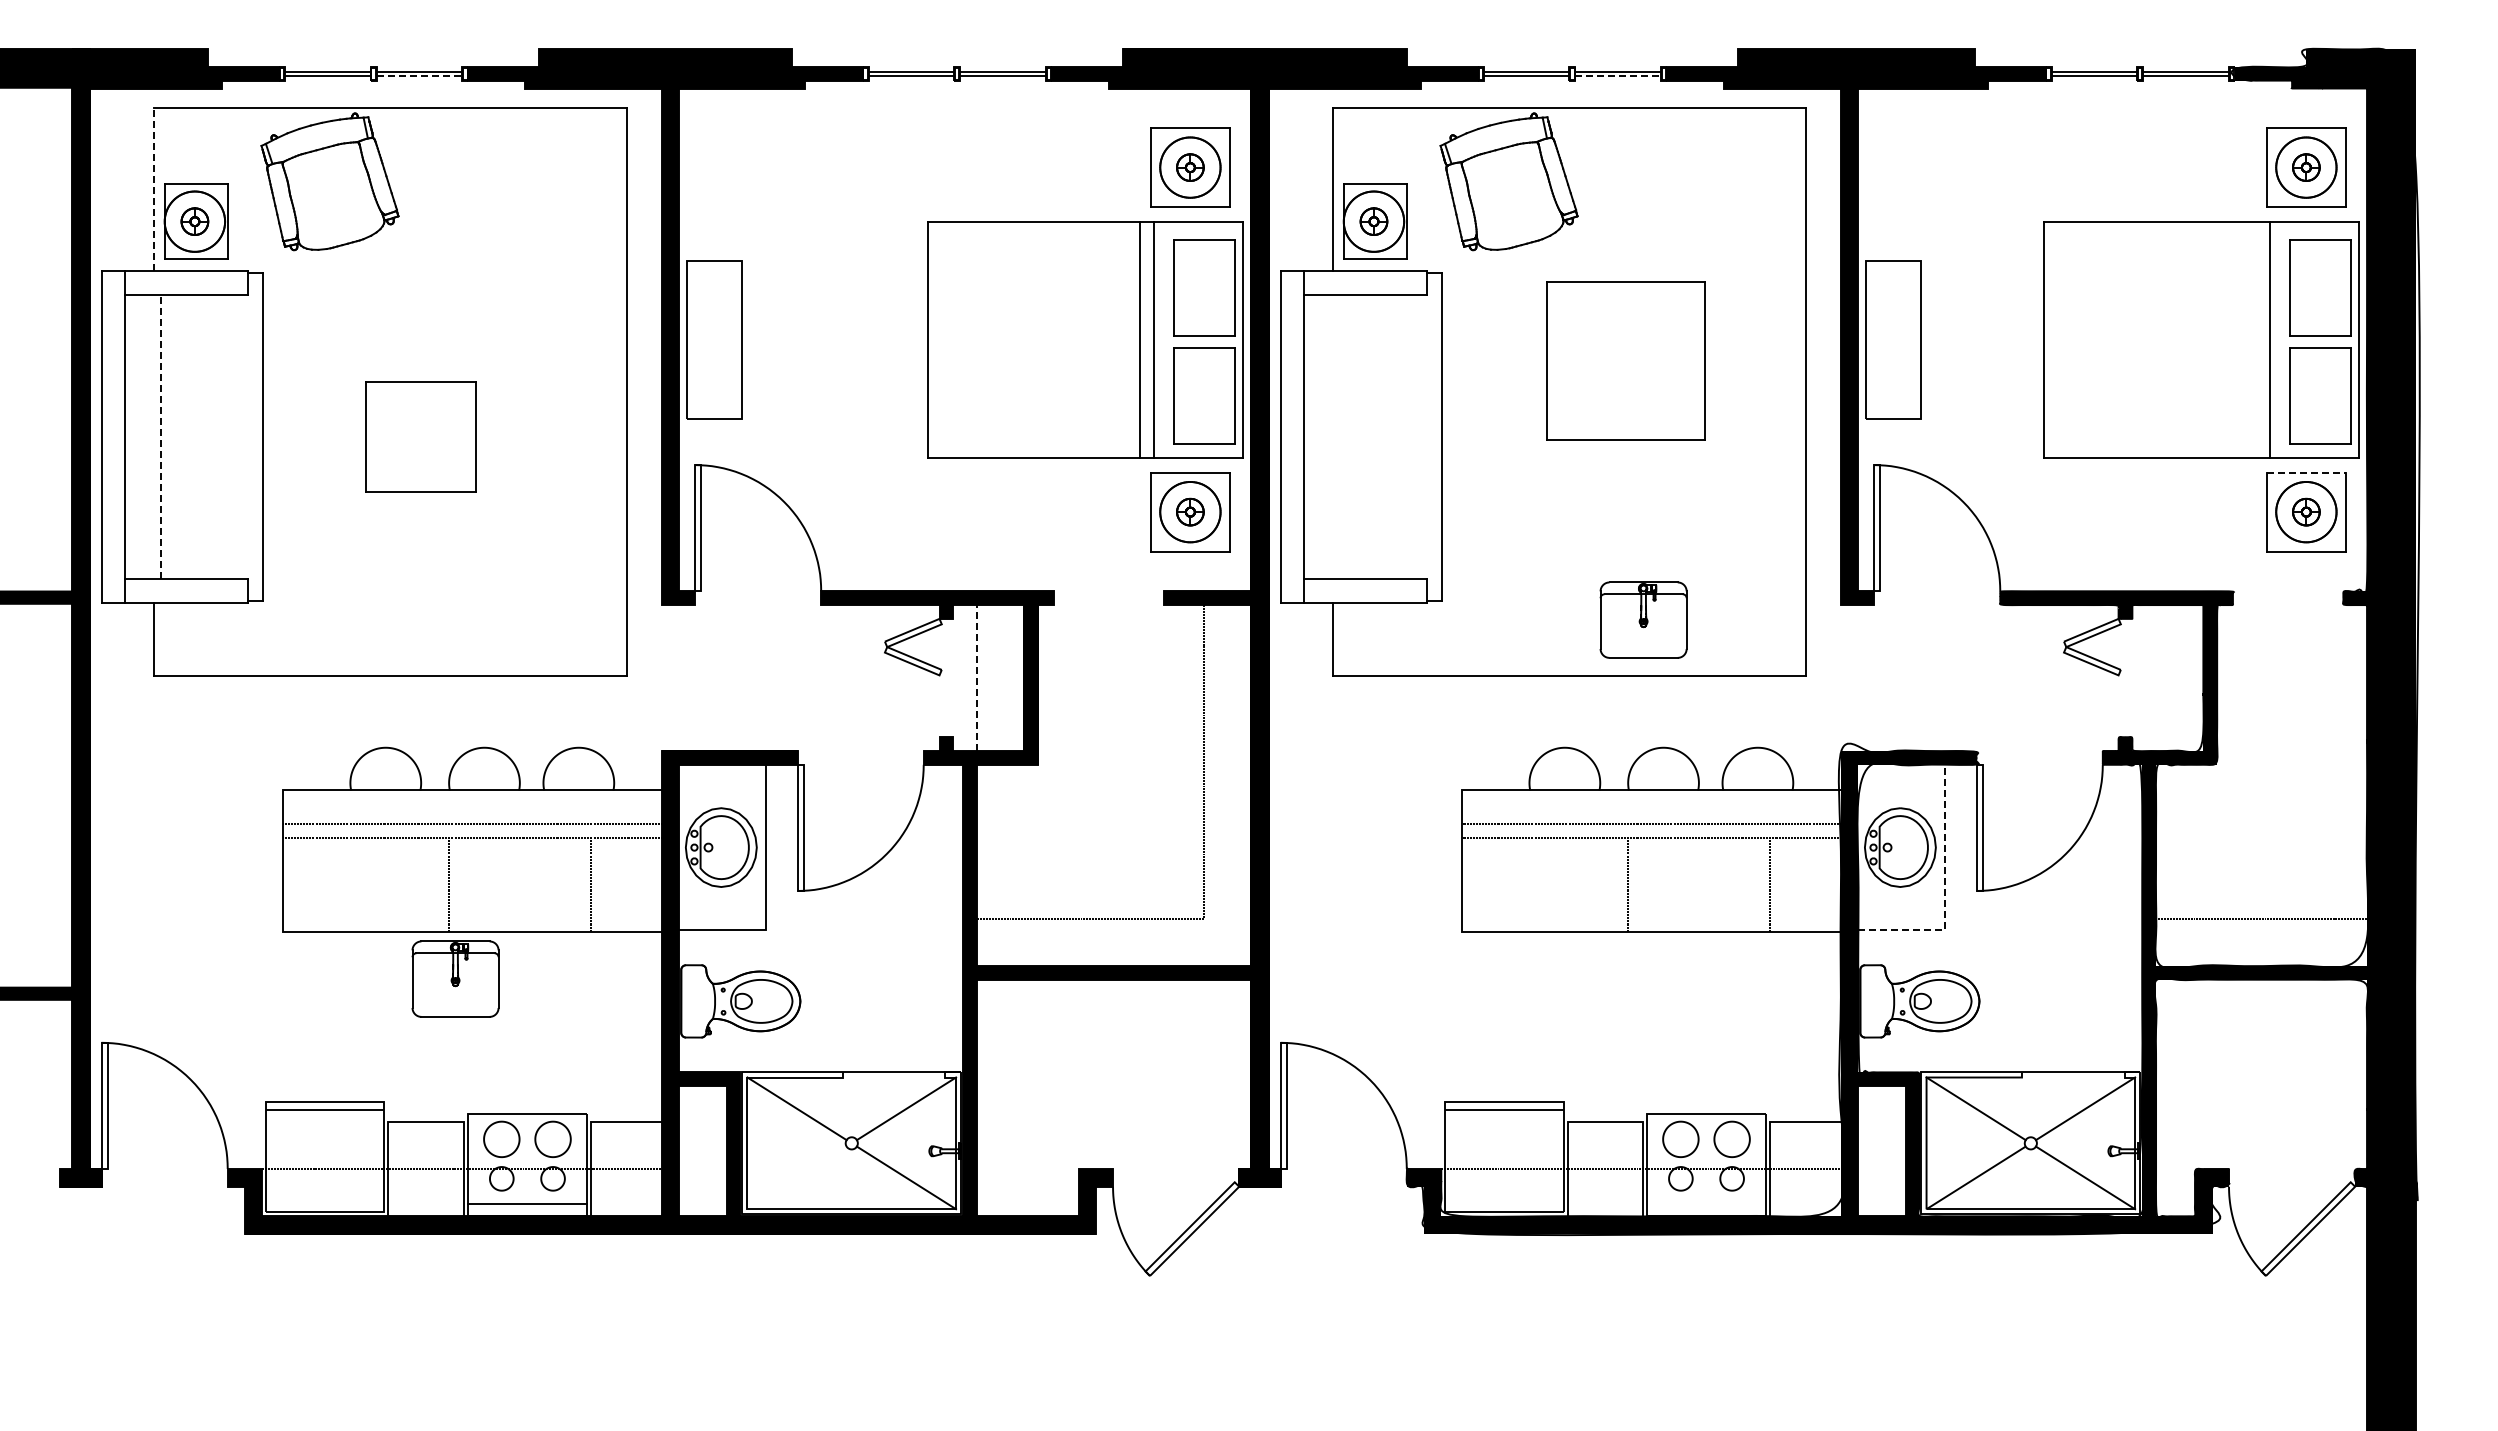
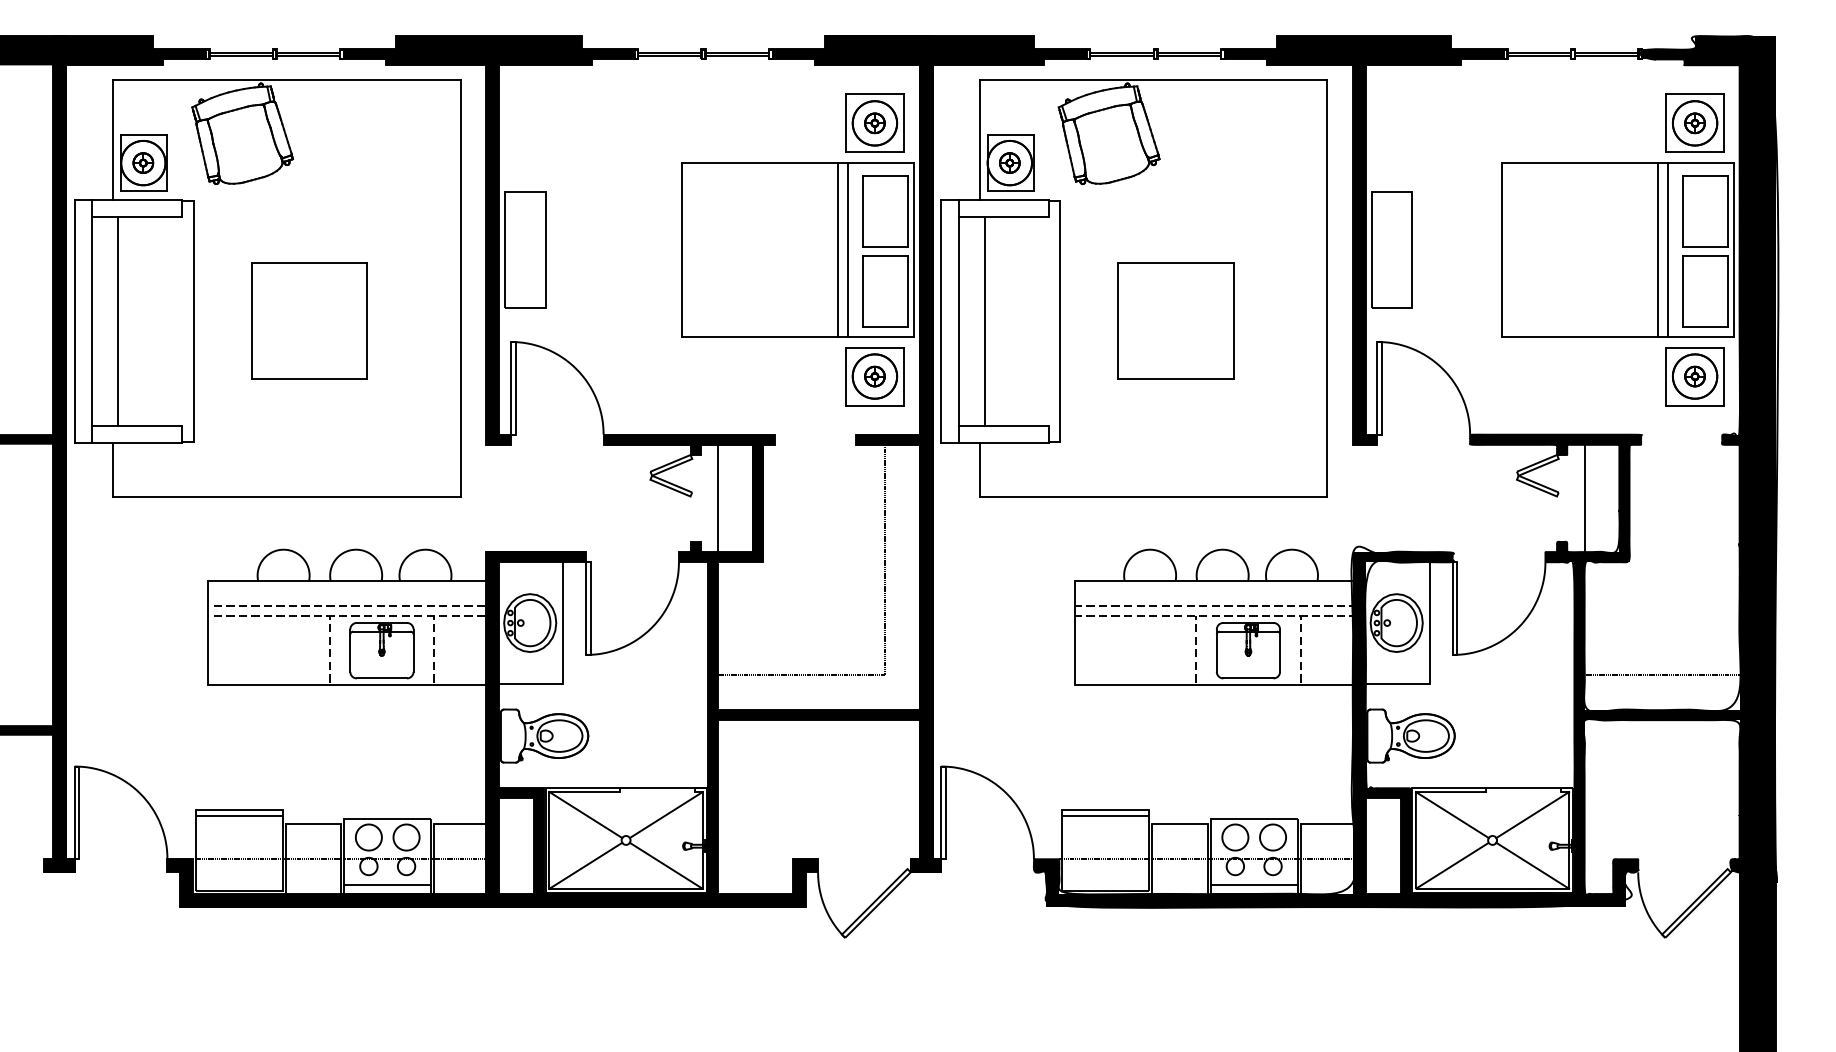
line: (419, 76) -> (308, 56), dashed -> solid
line: (1618, 76) -> (1189, 56), dashed -> solid
line: (153, 189) -> (112, 139), dashed -> solid
line: (2256, 339) -> (1658, 249), added
part: (1625, 360) -> (1175, 320), moved
part: (420, 436) -> (309, 320), size x1.43
line: (1339, 436) -> (984, 320), added
line: (160, 437) -> (118, 321), dashed -> solid
line: (2306, 472) -> (1695, 347), dashed -> solid
part: (1643, 619) -> (1248, 650), moved
line: (976, 678) -> (717, 498), dashed -> solid
line: (2156, 678) -> (1584, 498), added
line: (1945, 891) -> (1429, 655), dashed -> solid
part: (455, 978) -> (381, 650), moved
line: (796, 1177) -> (585, 865), added
line: (1706, 1204) -> (1254, 885), added

